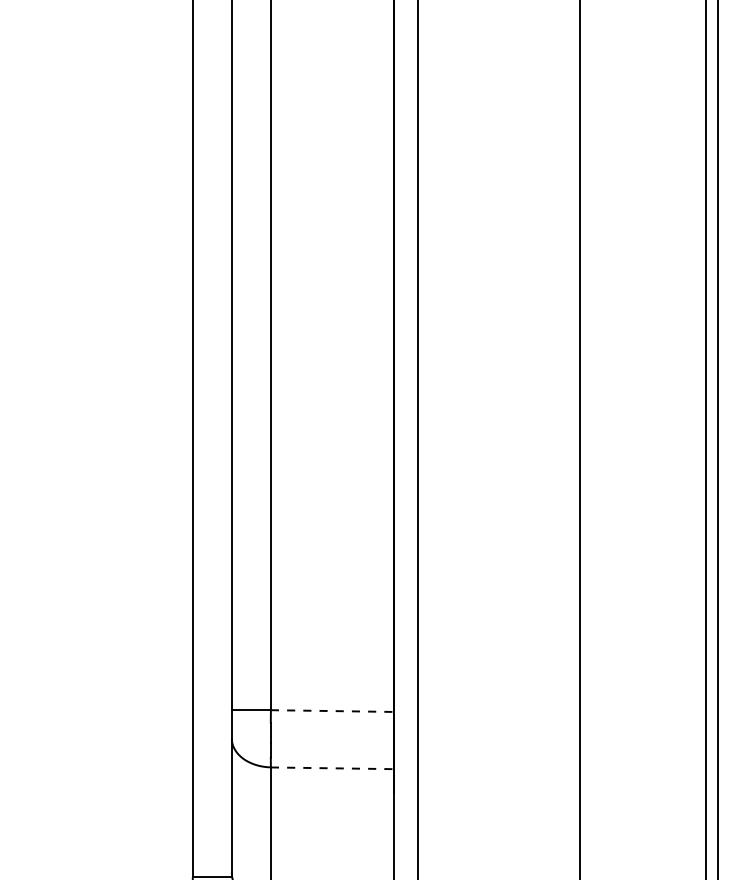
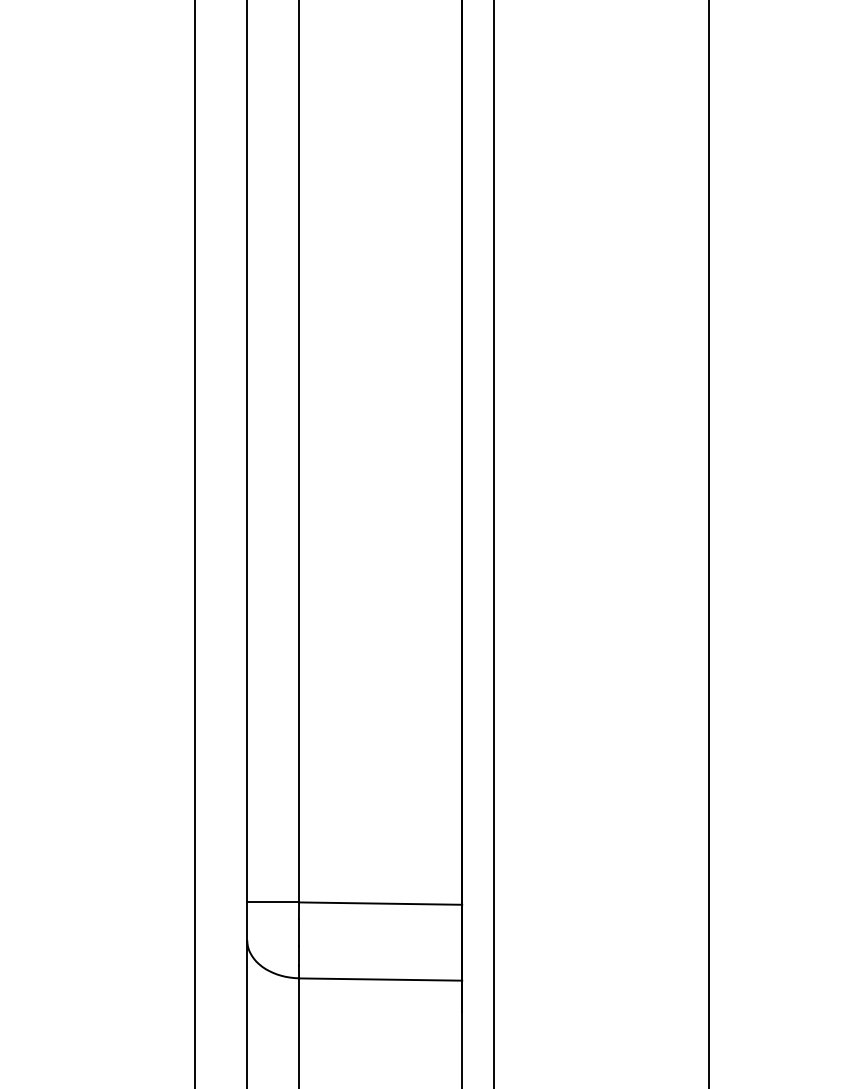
line: (332, 711) -> (380, 904), dashed -> solid
line: (332, 768) -> (380, 979), dashed -> solid

